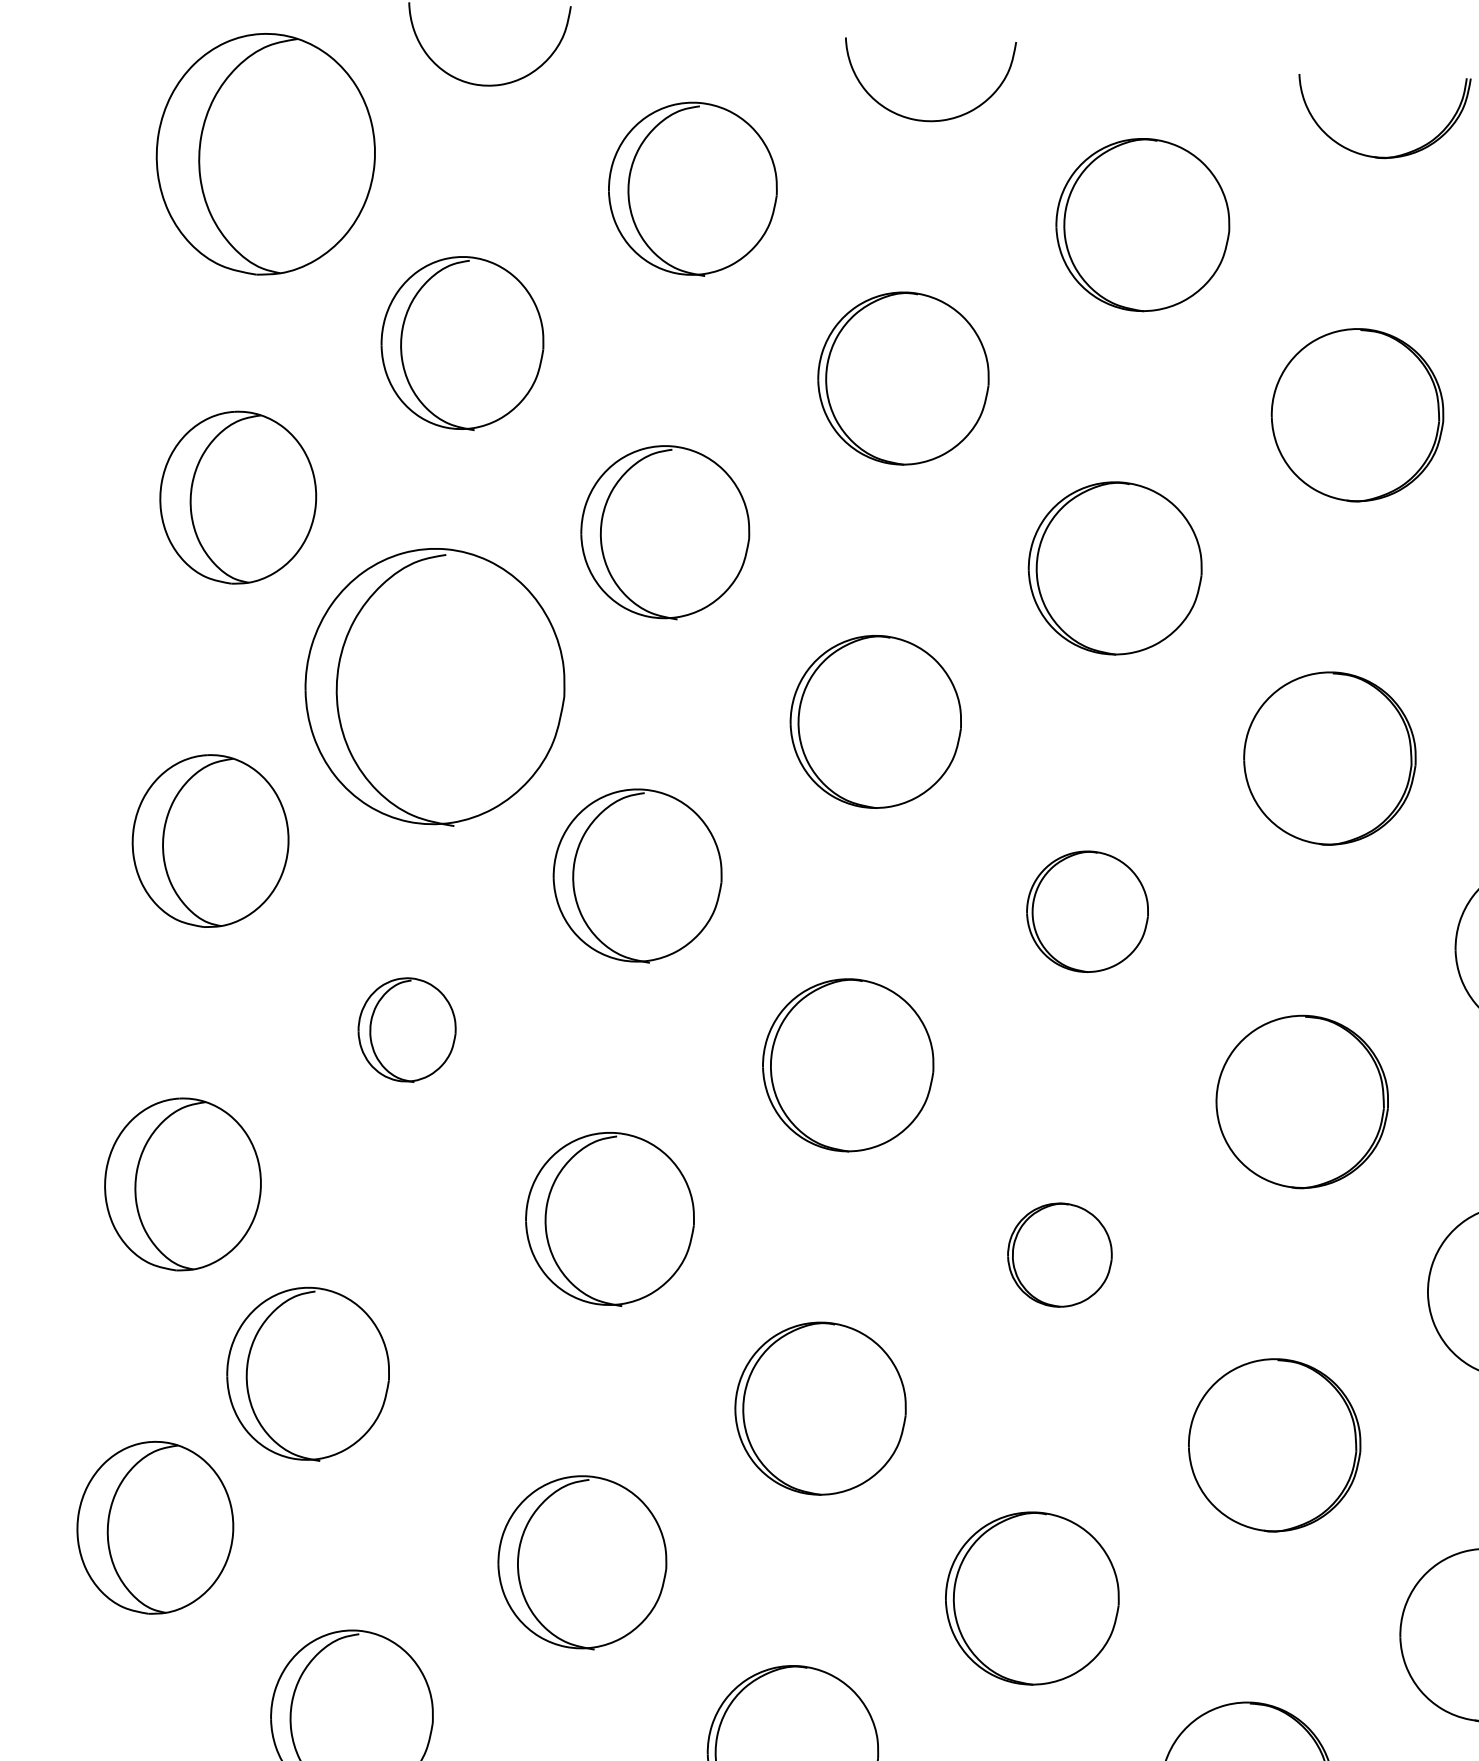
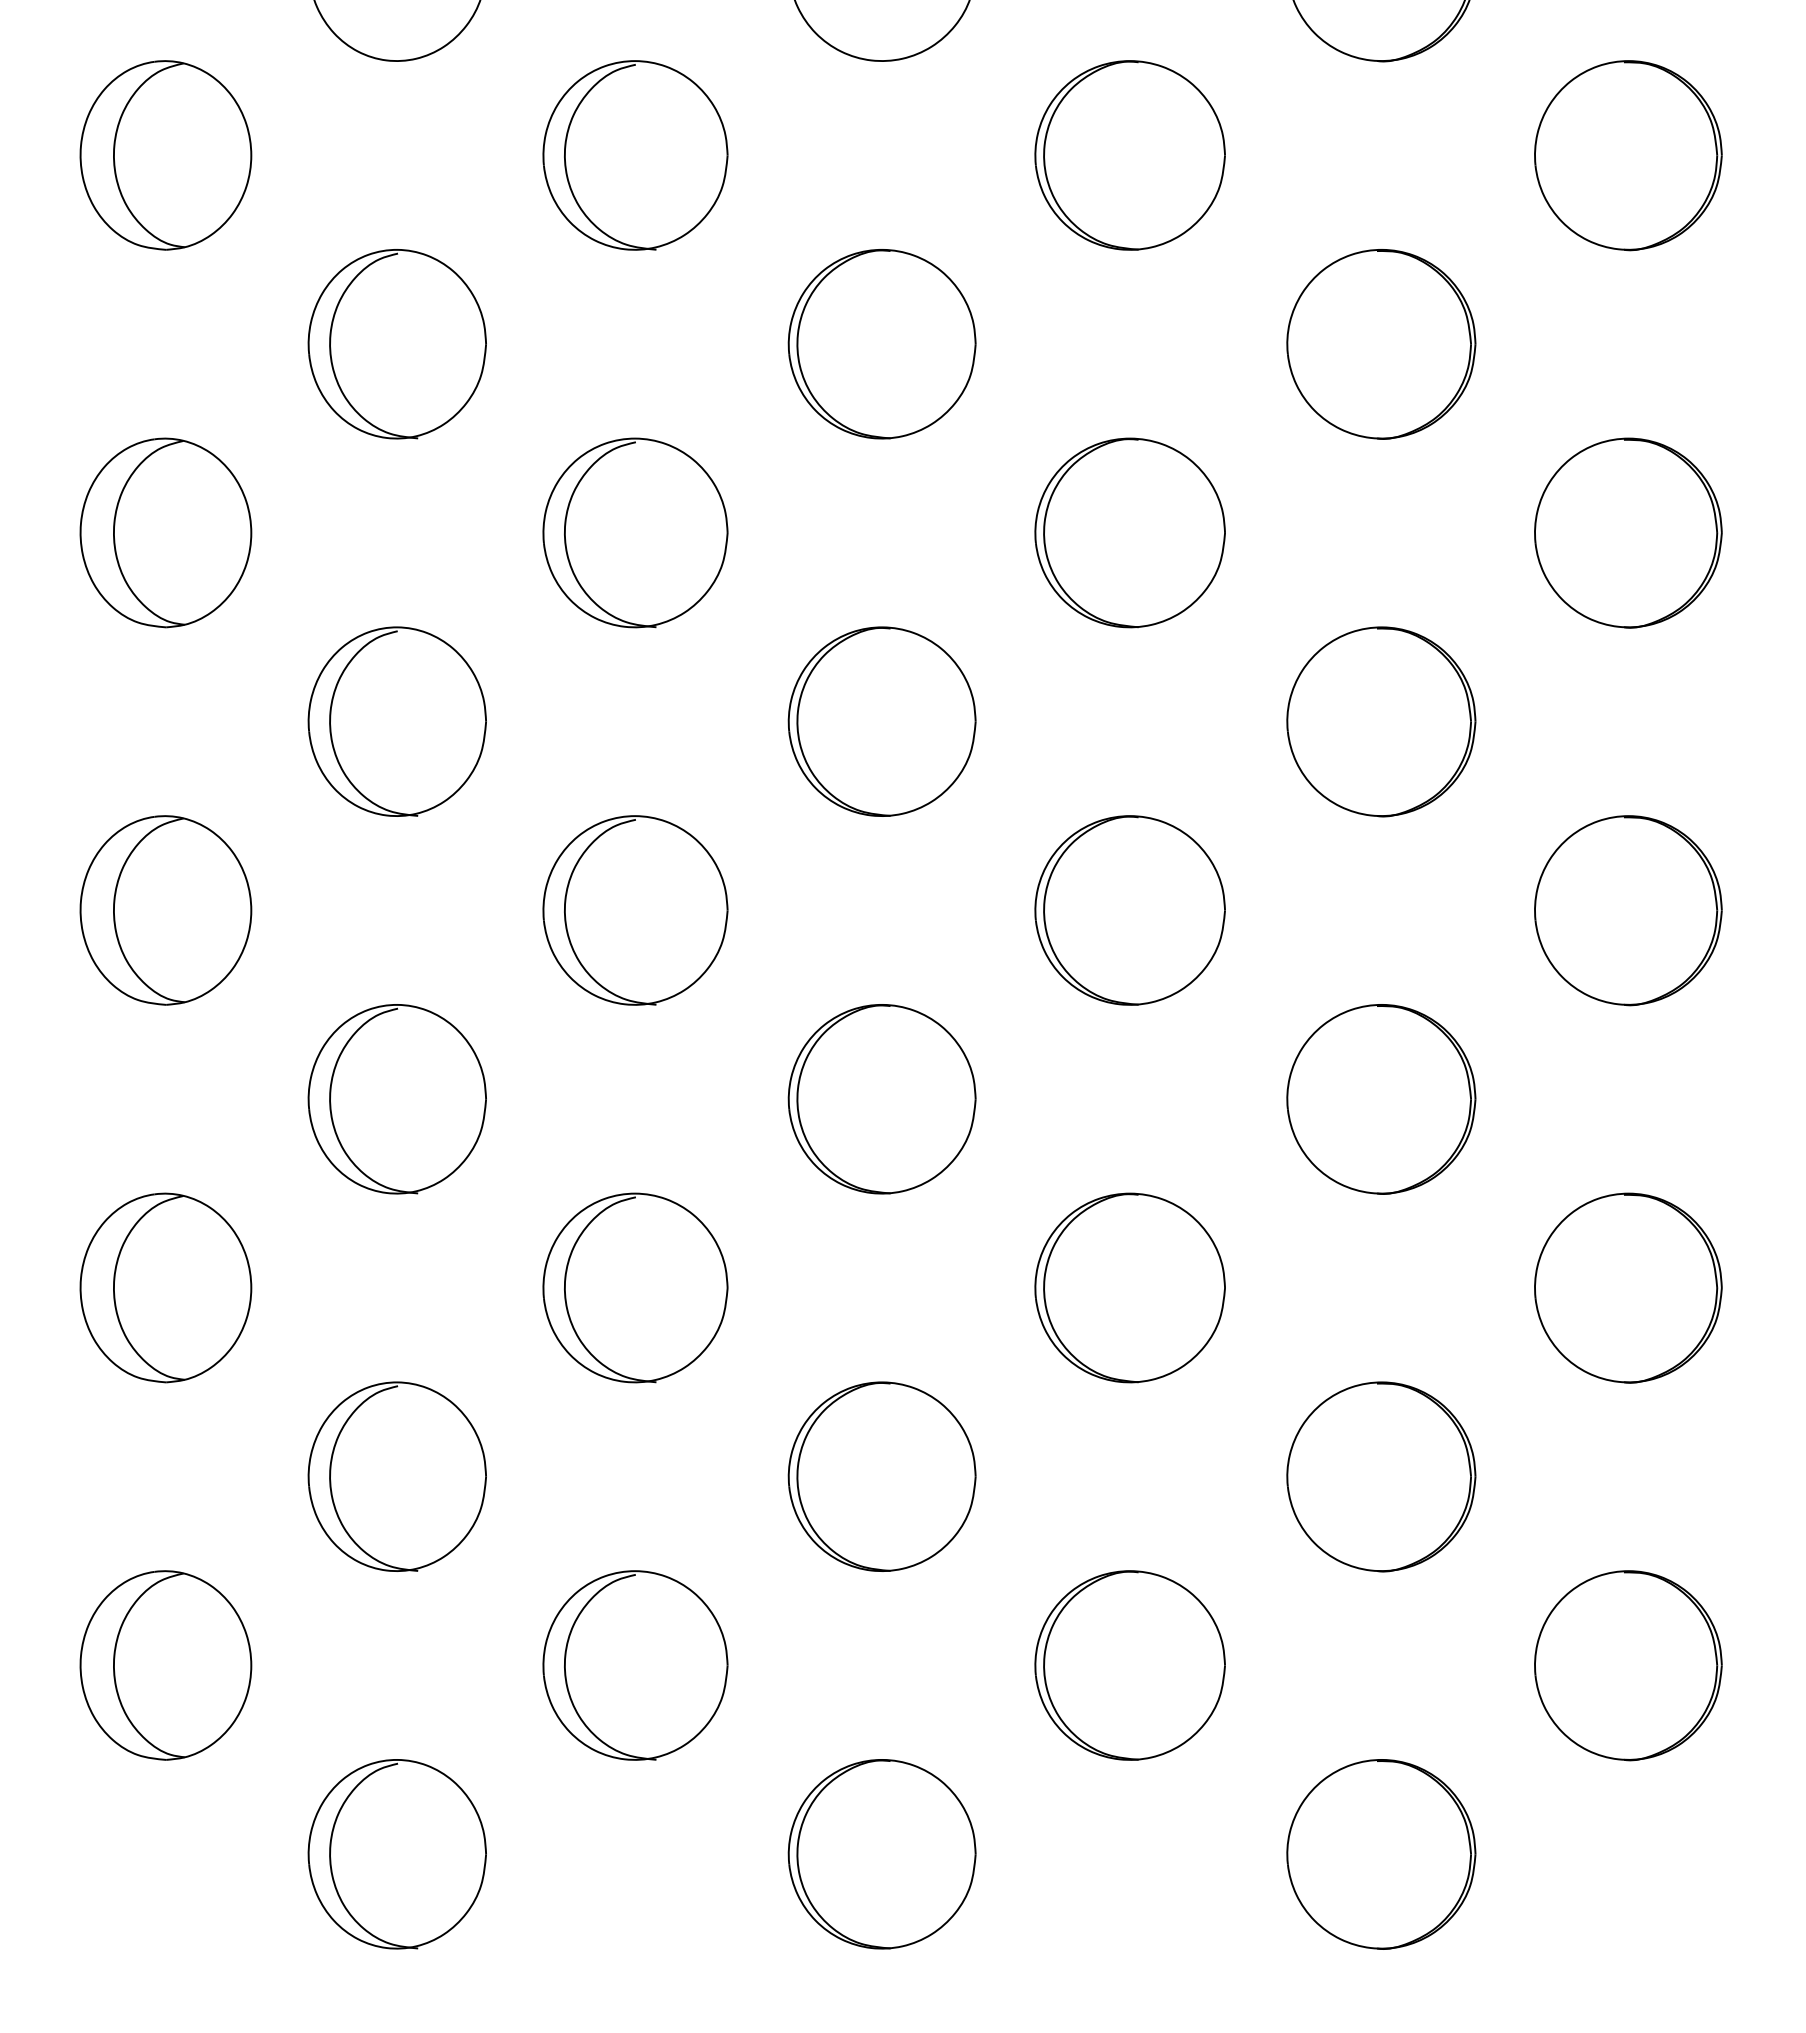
part: (265, 154) -> (165, 155), size x0.71
part: (434, 686) -> (396, 721), size x0.62
part: (1087, 911) -> (1129, 910), size x1.43
part: (406, 1030) -> (396, 1099), size x1.67
part: (1059, 1254) -> (1129, 1287), size x1.67
part: (307, 1373) -> (396, 1476), moved

